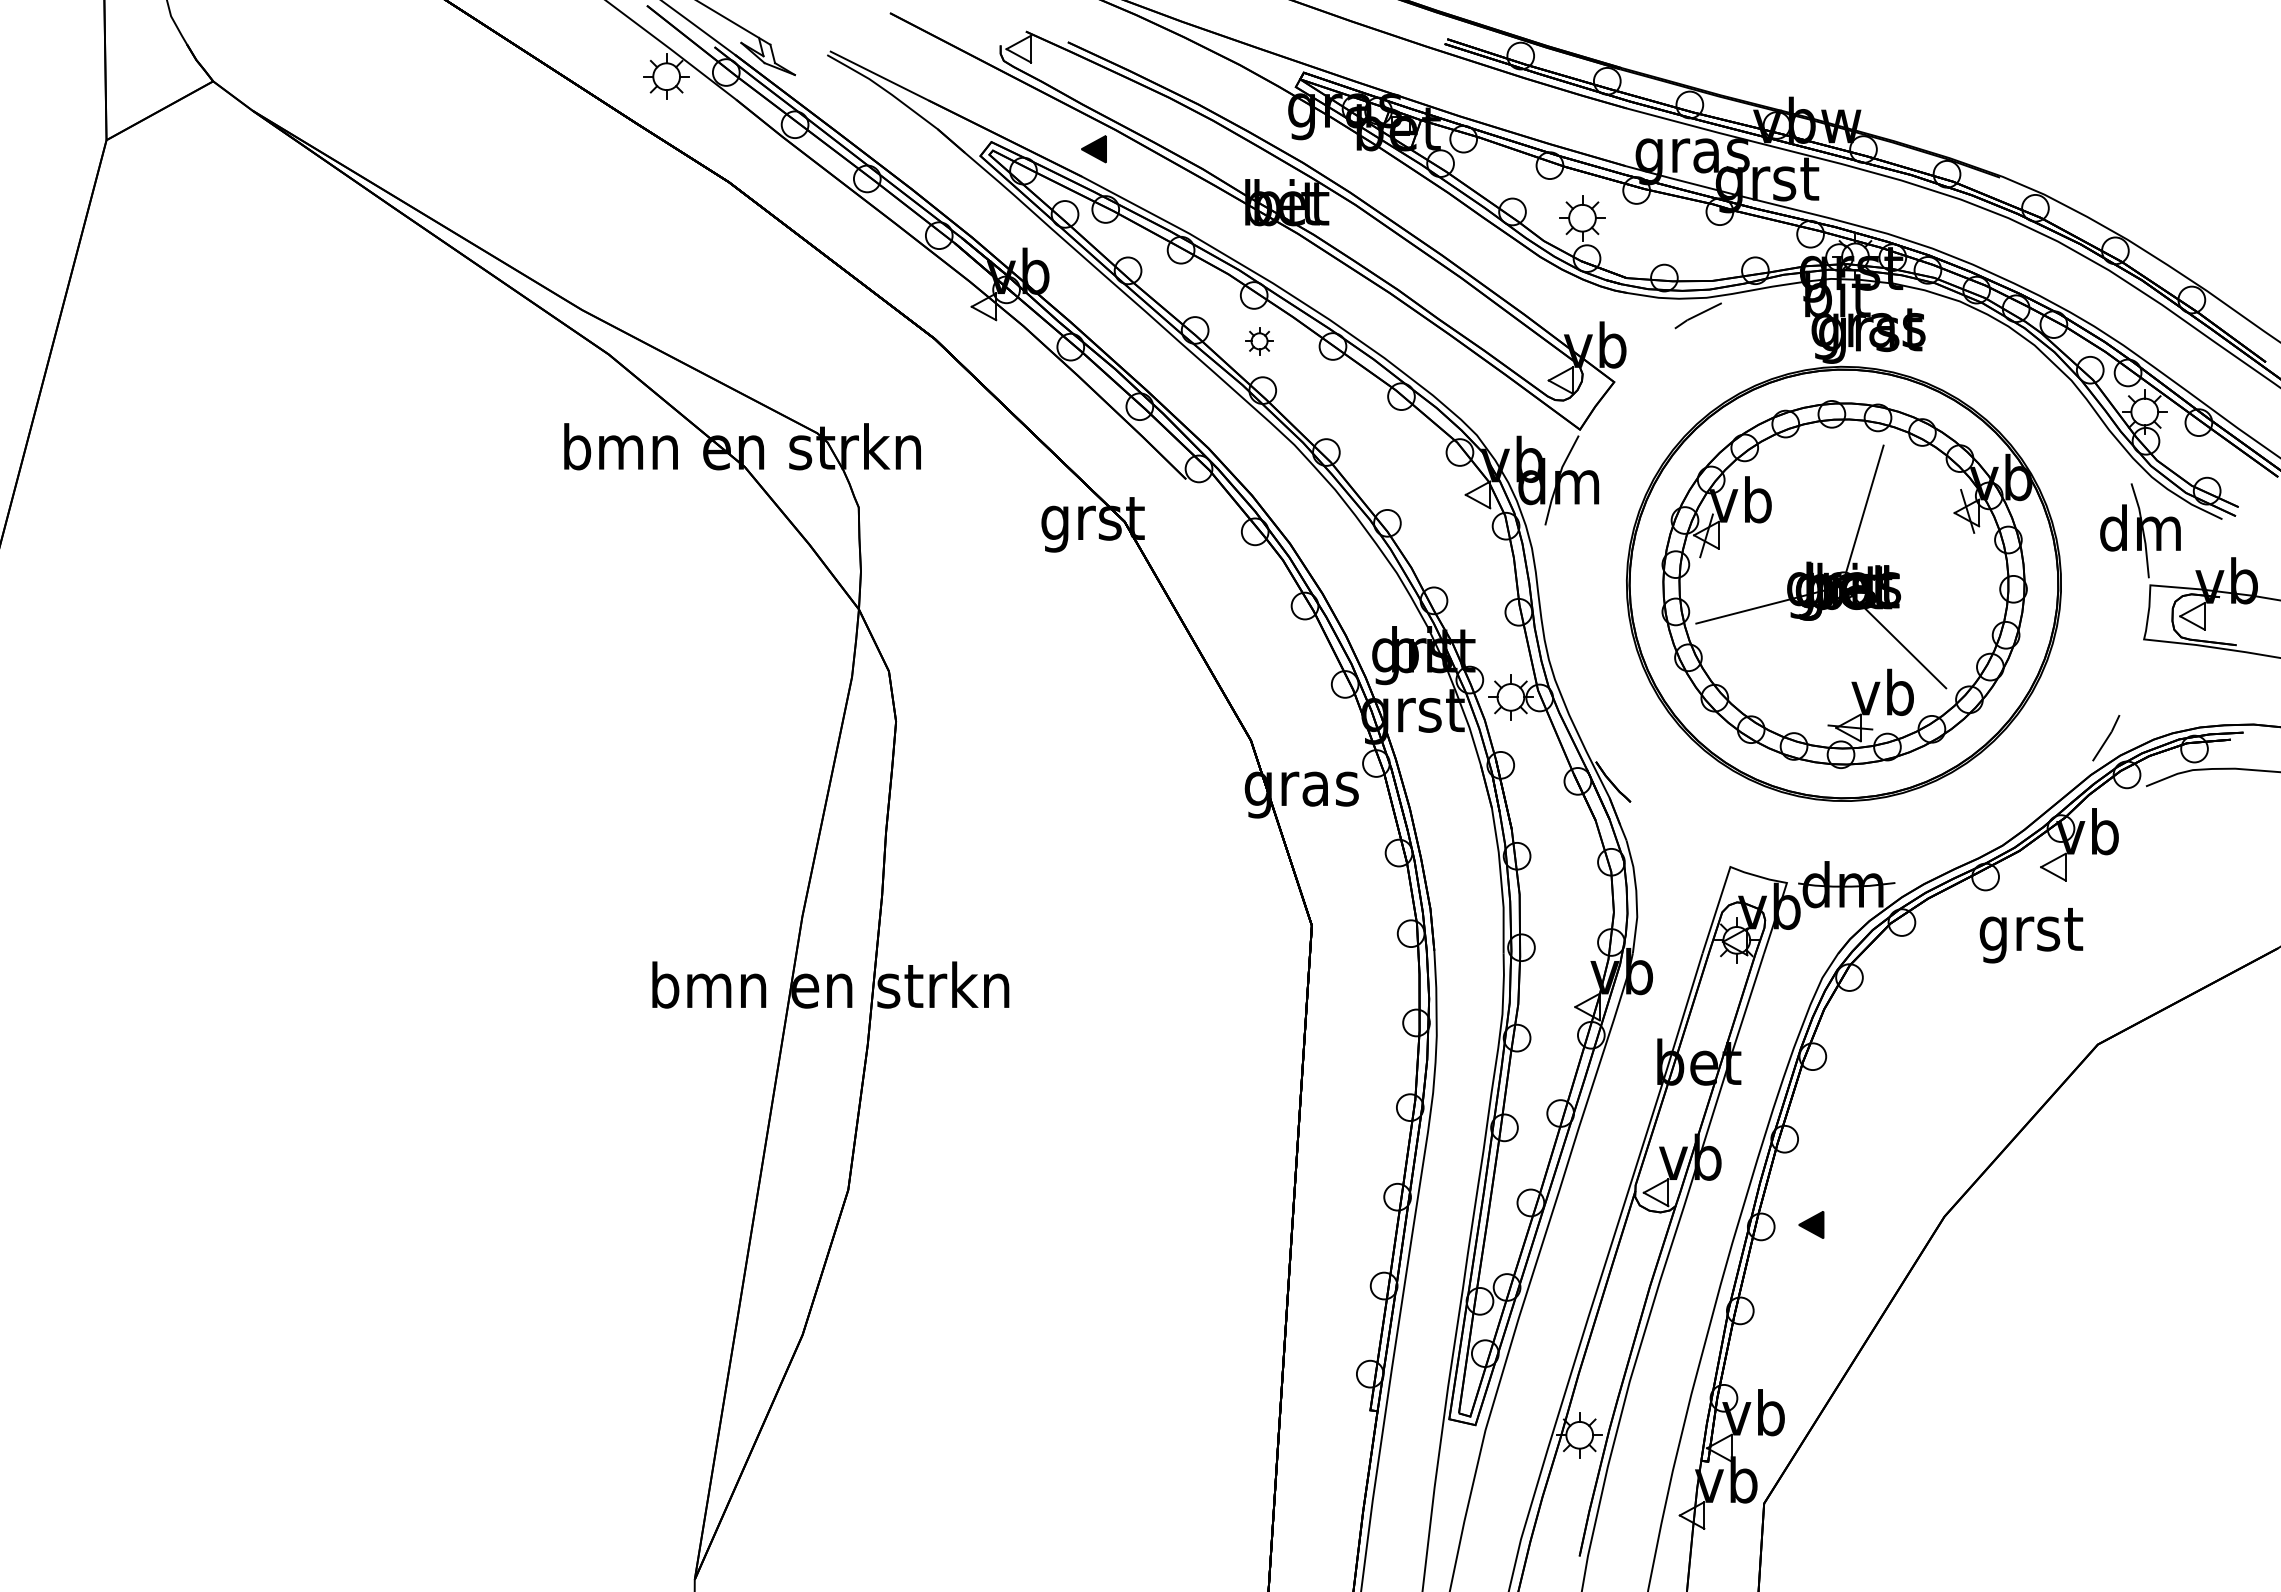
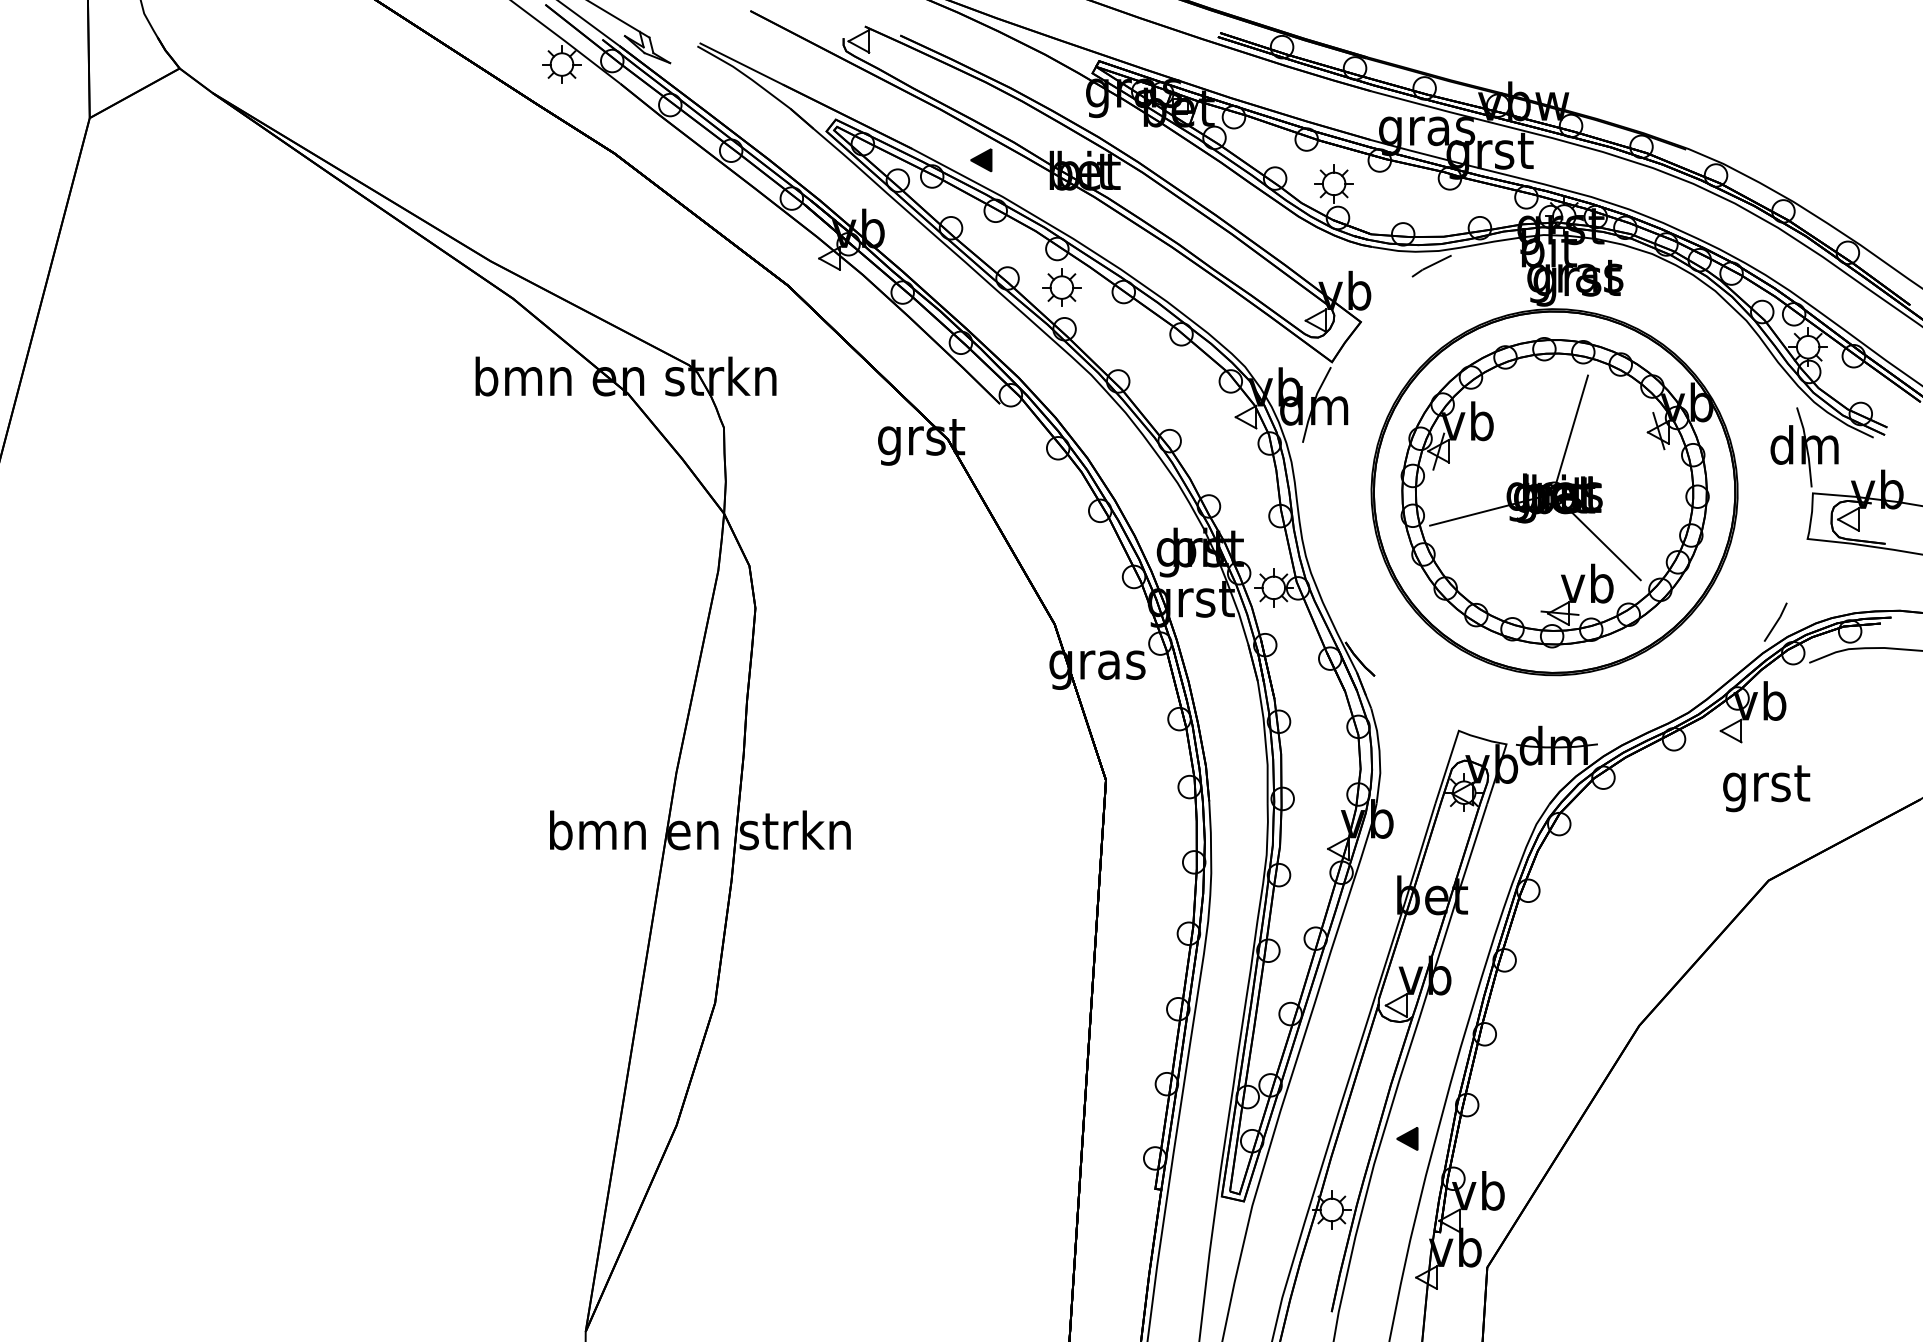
part: (1093, 149) -> (980, 160), moved
part: (1259, 341) -> (1061, 287), size x1.67
text: (2031, 935) -> (1766, 788), moved
part: (1811, 1224) -> (1407, 1138), moved

